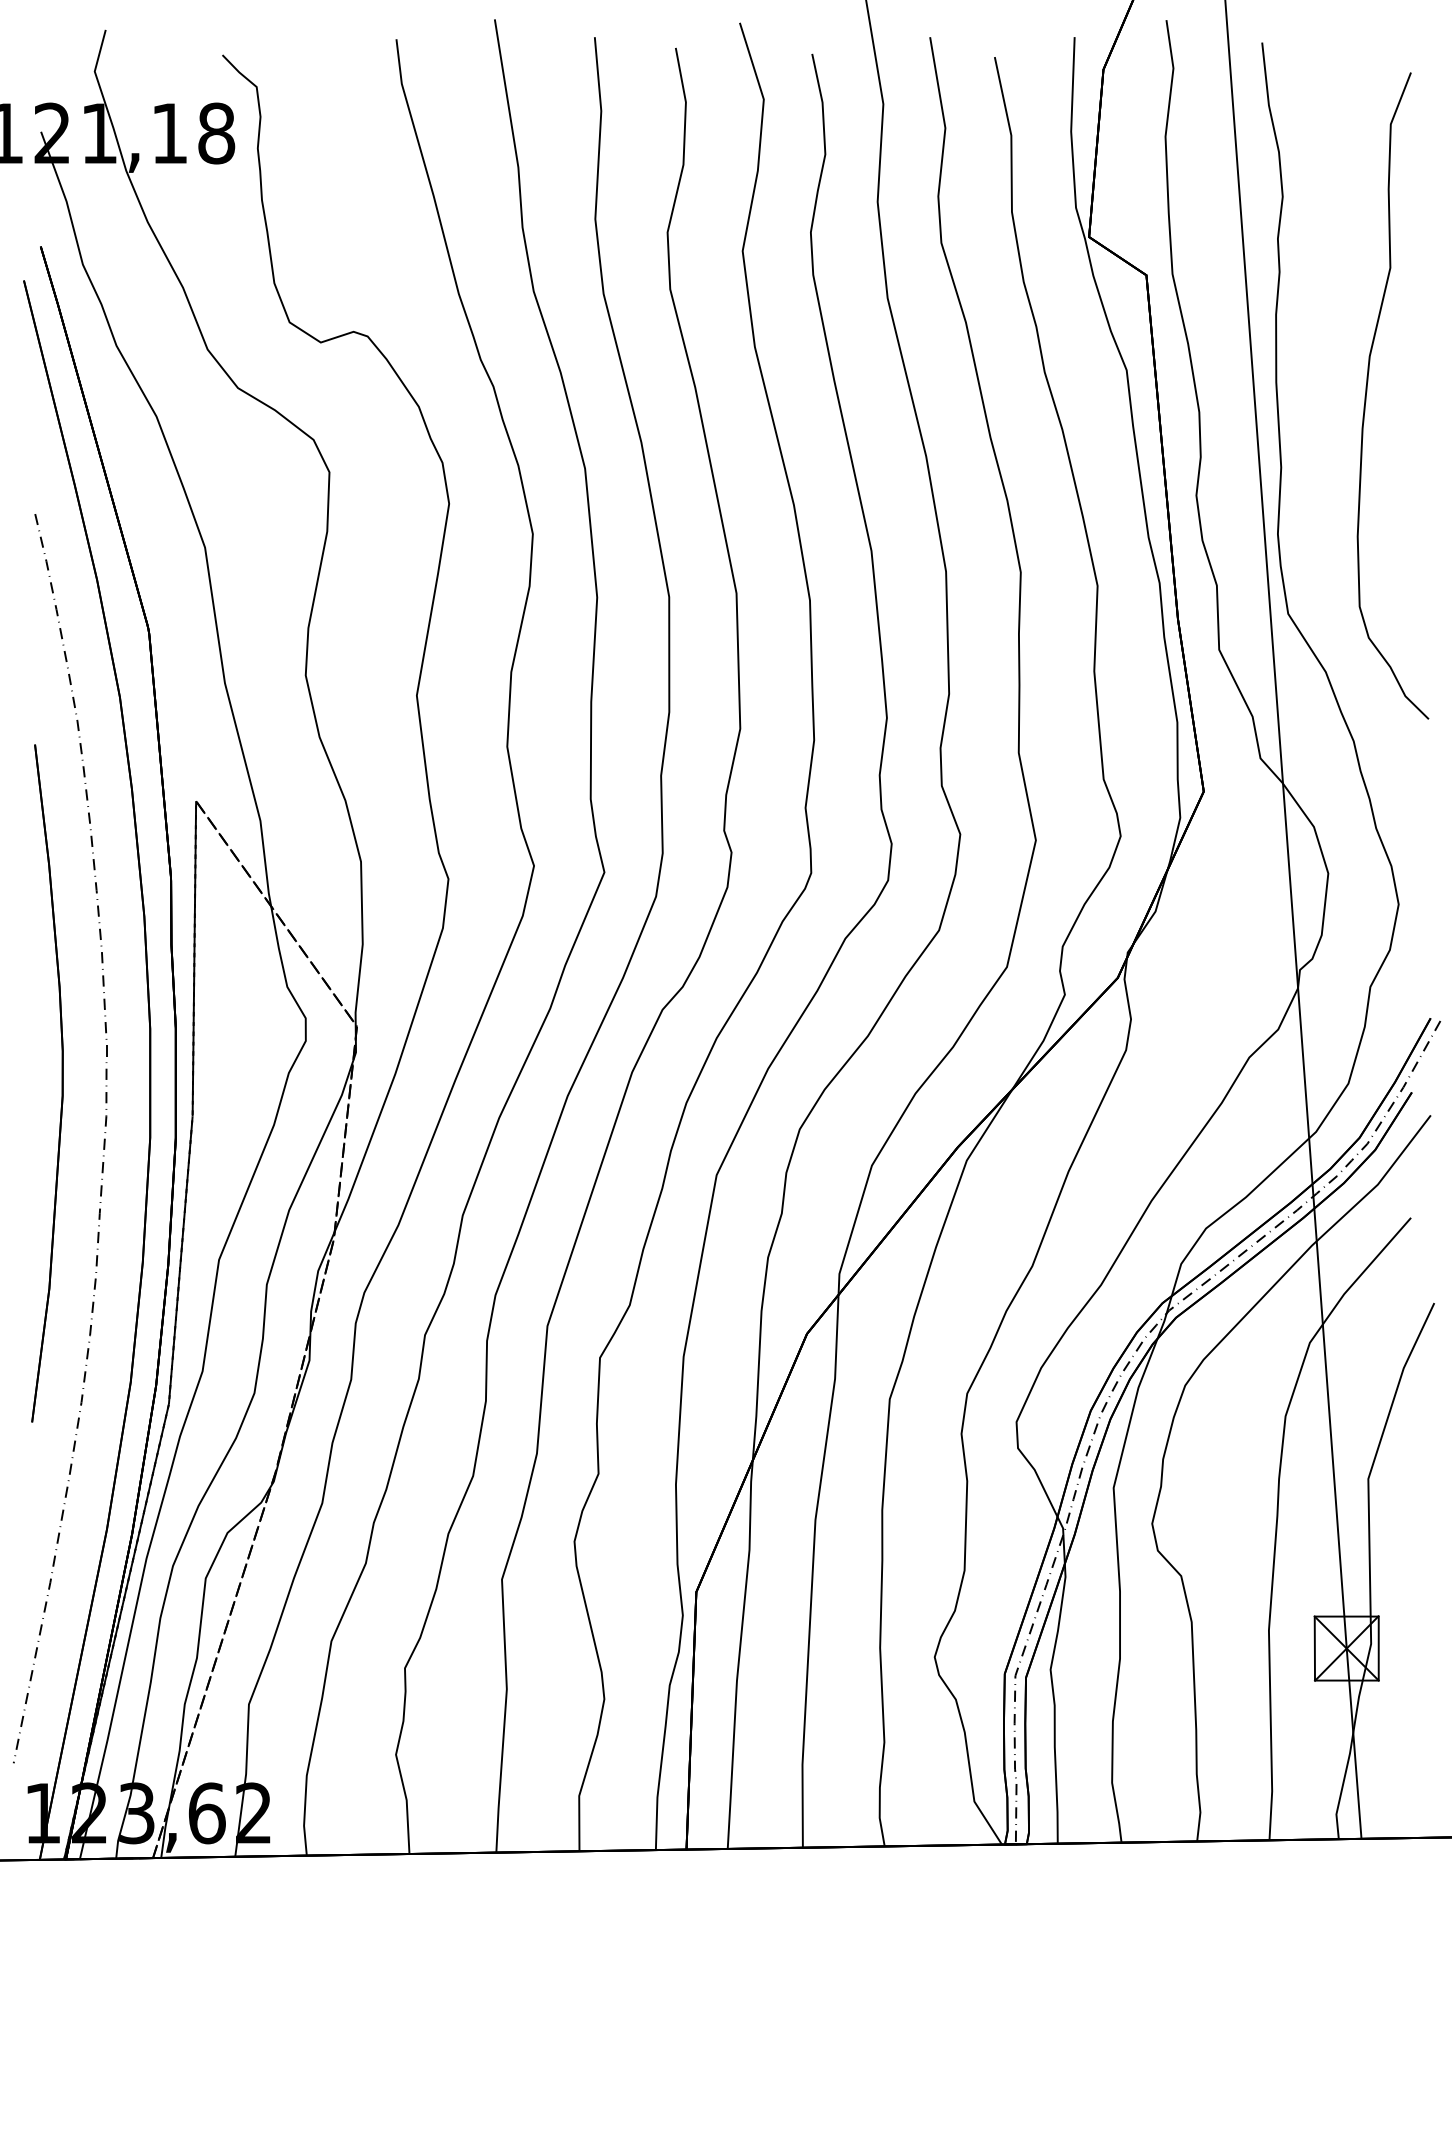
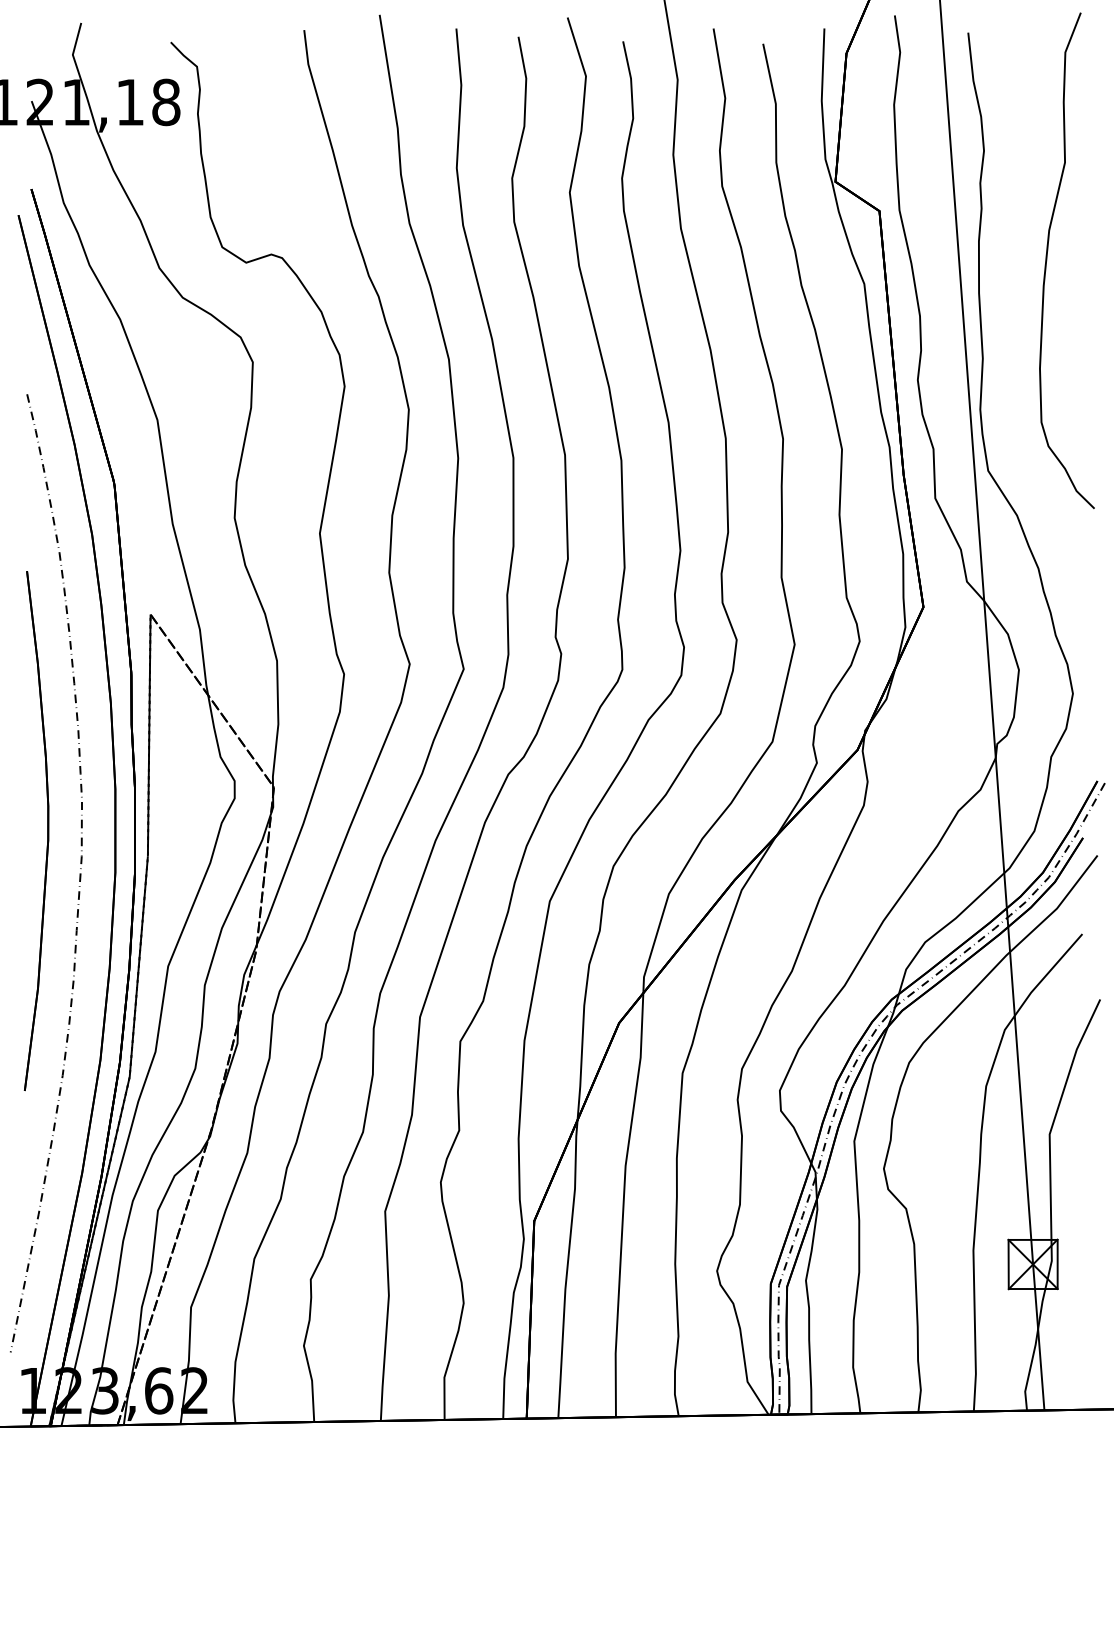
curve: (1367, 392) -> (1047, 258), moved

